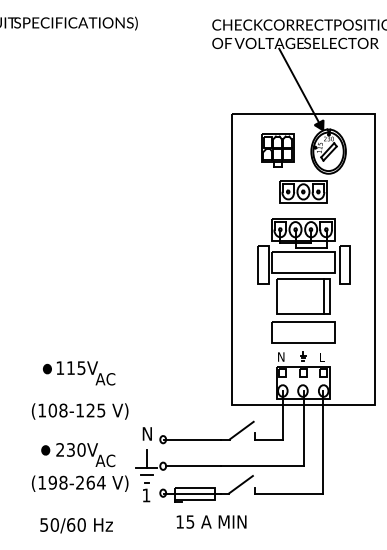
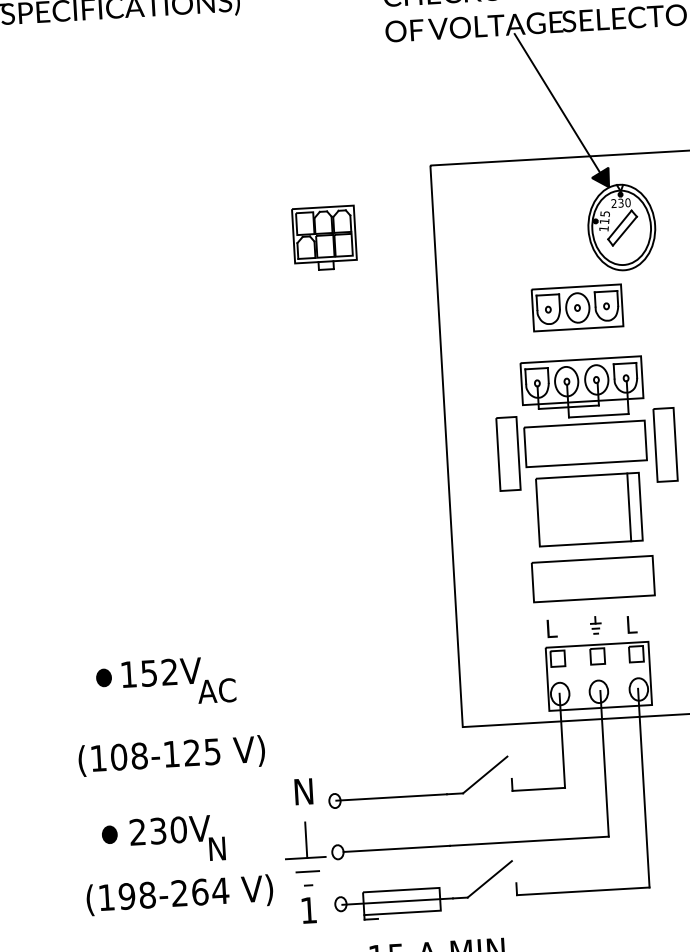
part: (277, 150) -> (324, 238), moved
text: (281, 356) -> (553, 627), N -> L
text: (76, 368) -> (159, 673), 115V -> 152V
text: (105, 460) -> (226, 847), AC -> N

